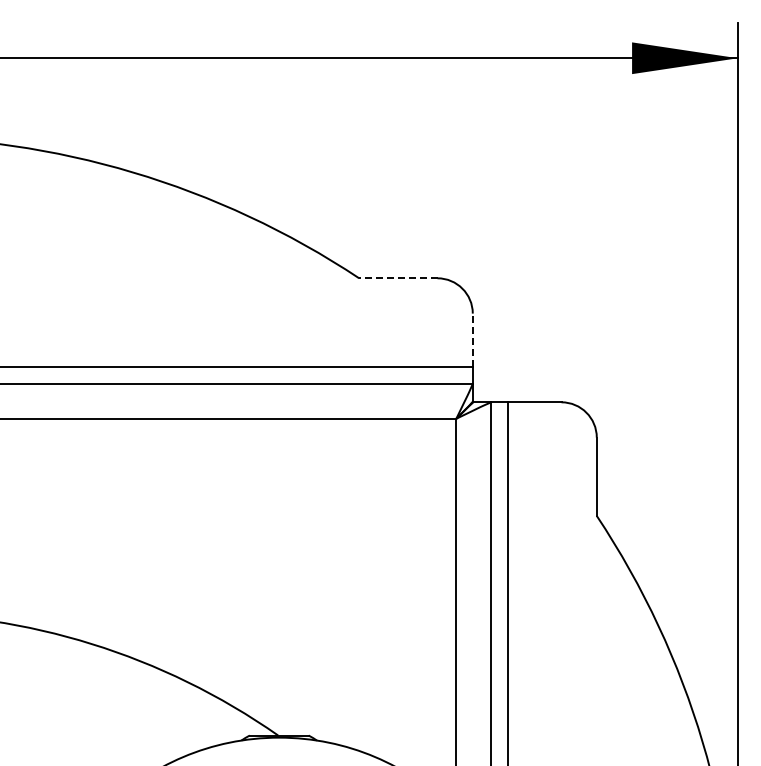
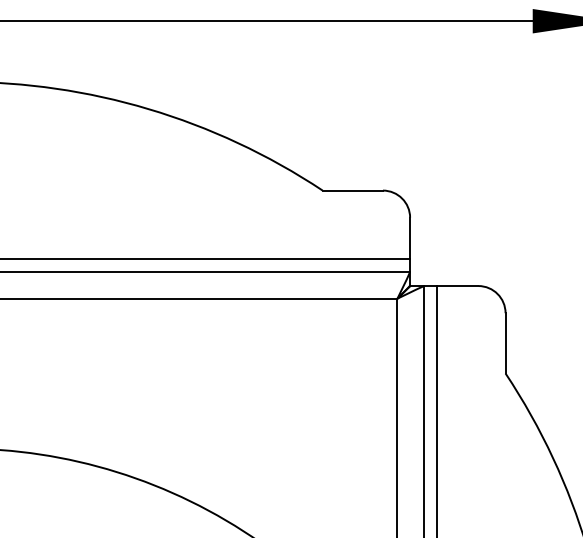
line: (397, 278) -> (352, 190), dashed -> solid
line: (472, 340) -> (409, 238), dashed -> solid

